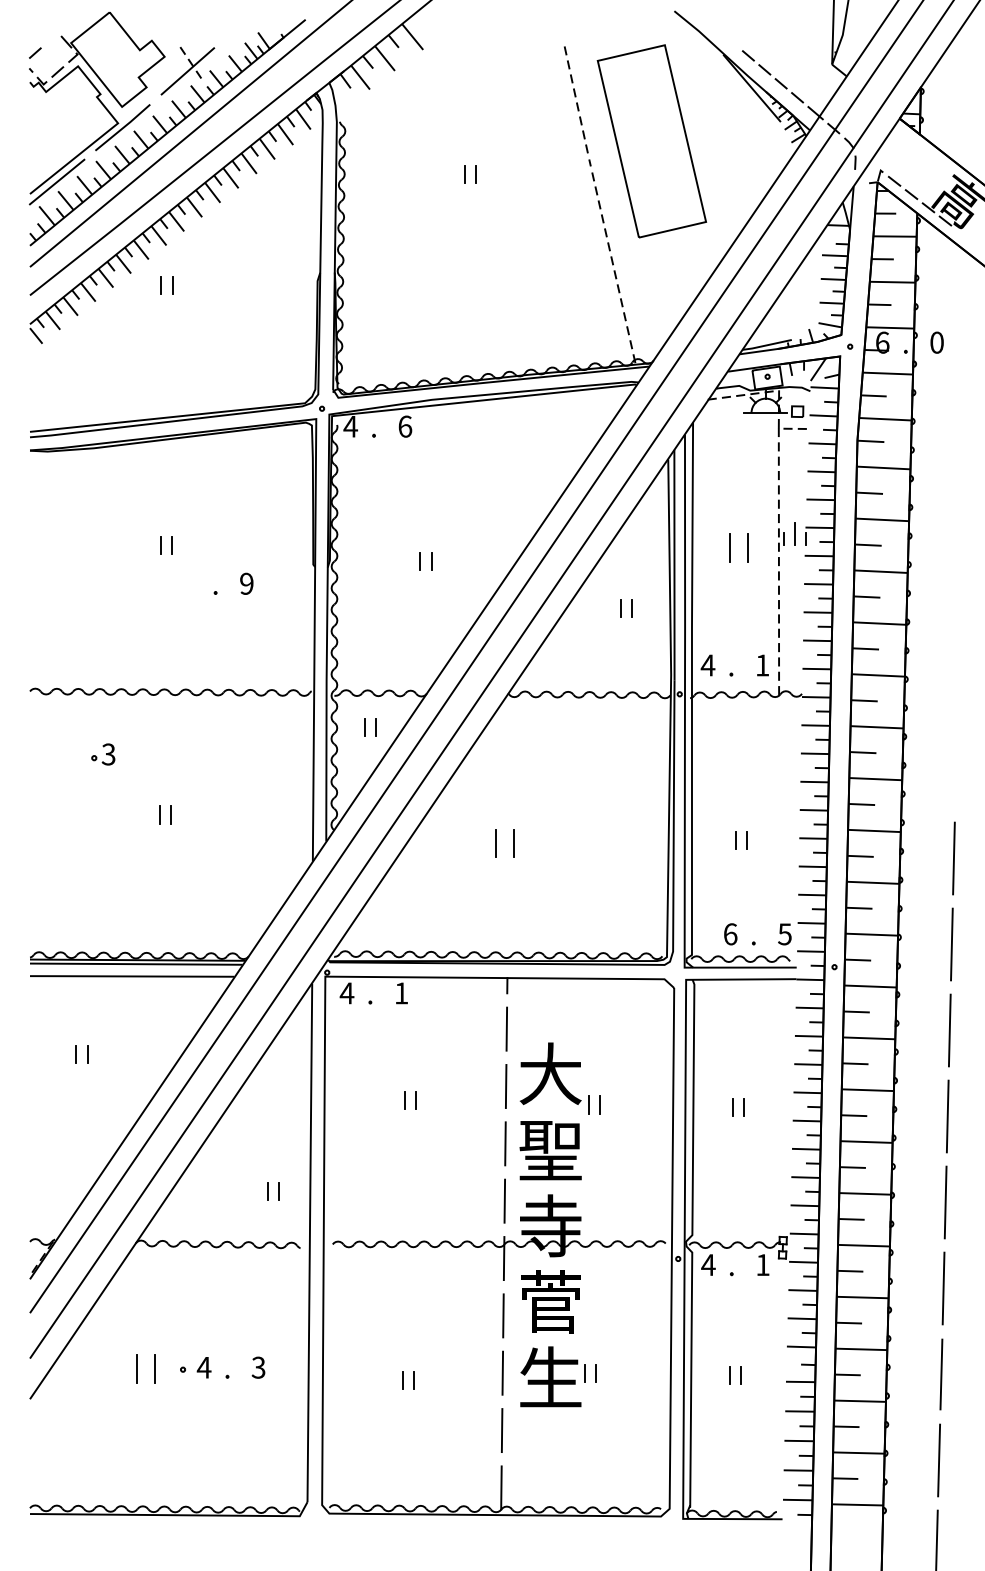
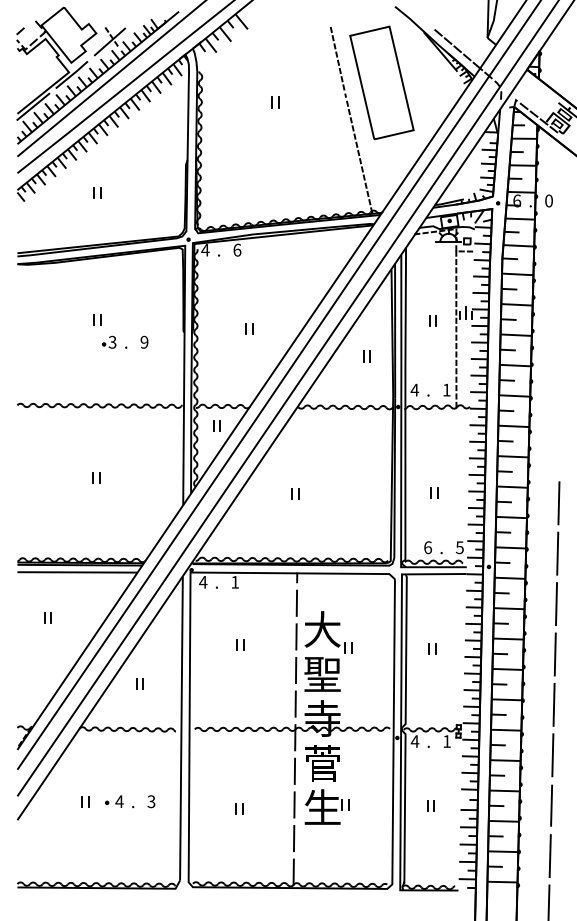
part: (166, 283) -> (97, 192), moved
part: (738, 546) -> (432, 320), size x0.62
part: (103, 753) -> (109, 341), moved
part: (504, 841) -> (295, 493), size x0.62
part: (272, 1189) -> (139, 683), moved
part: (146, 1367) -> (85, 801), size x0.62

